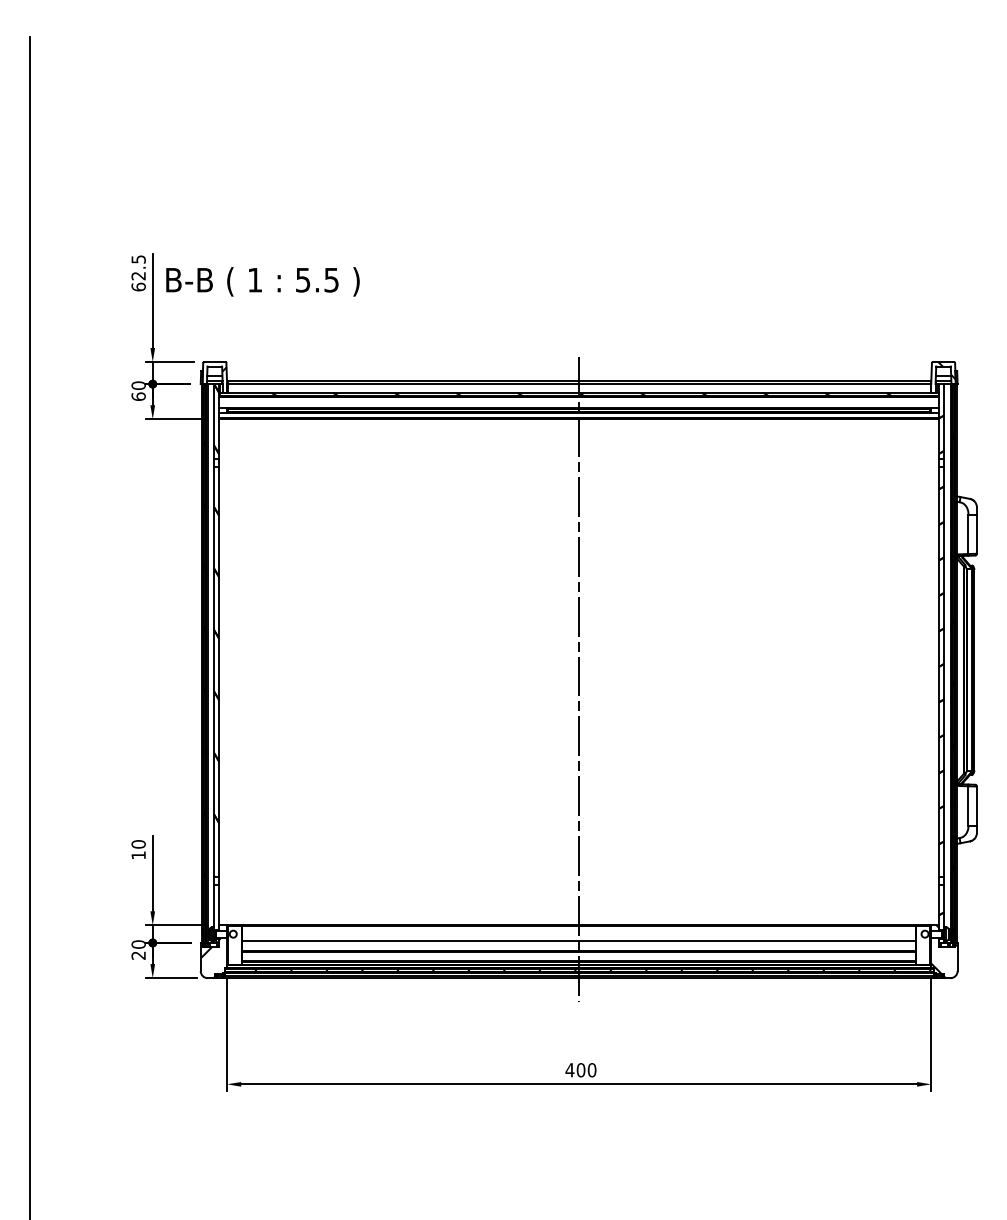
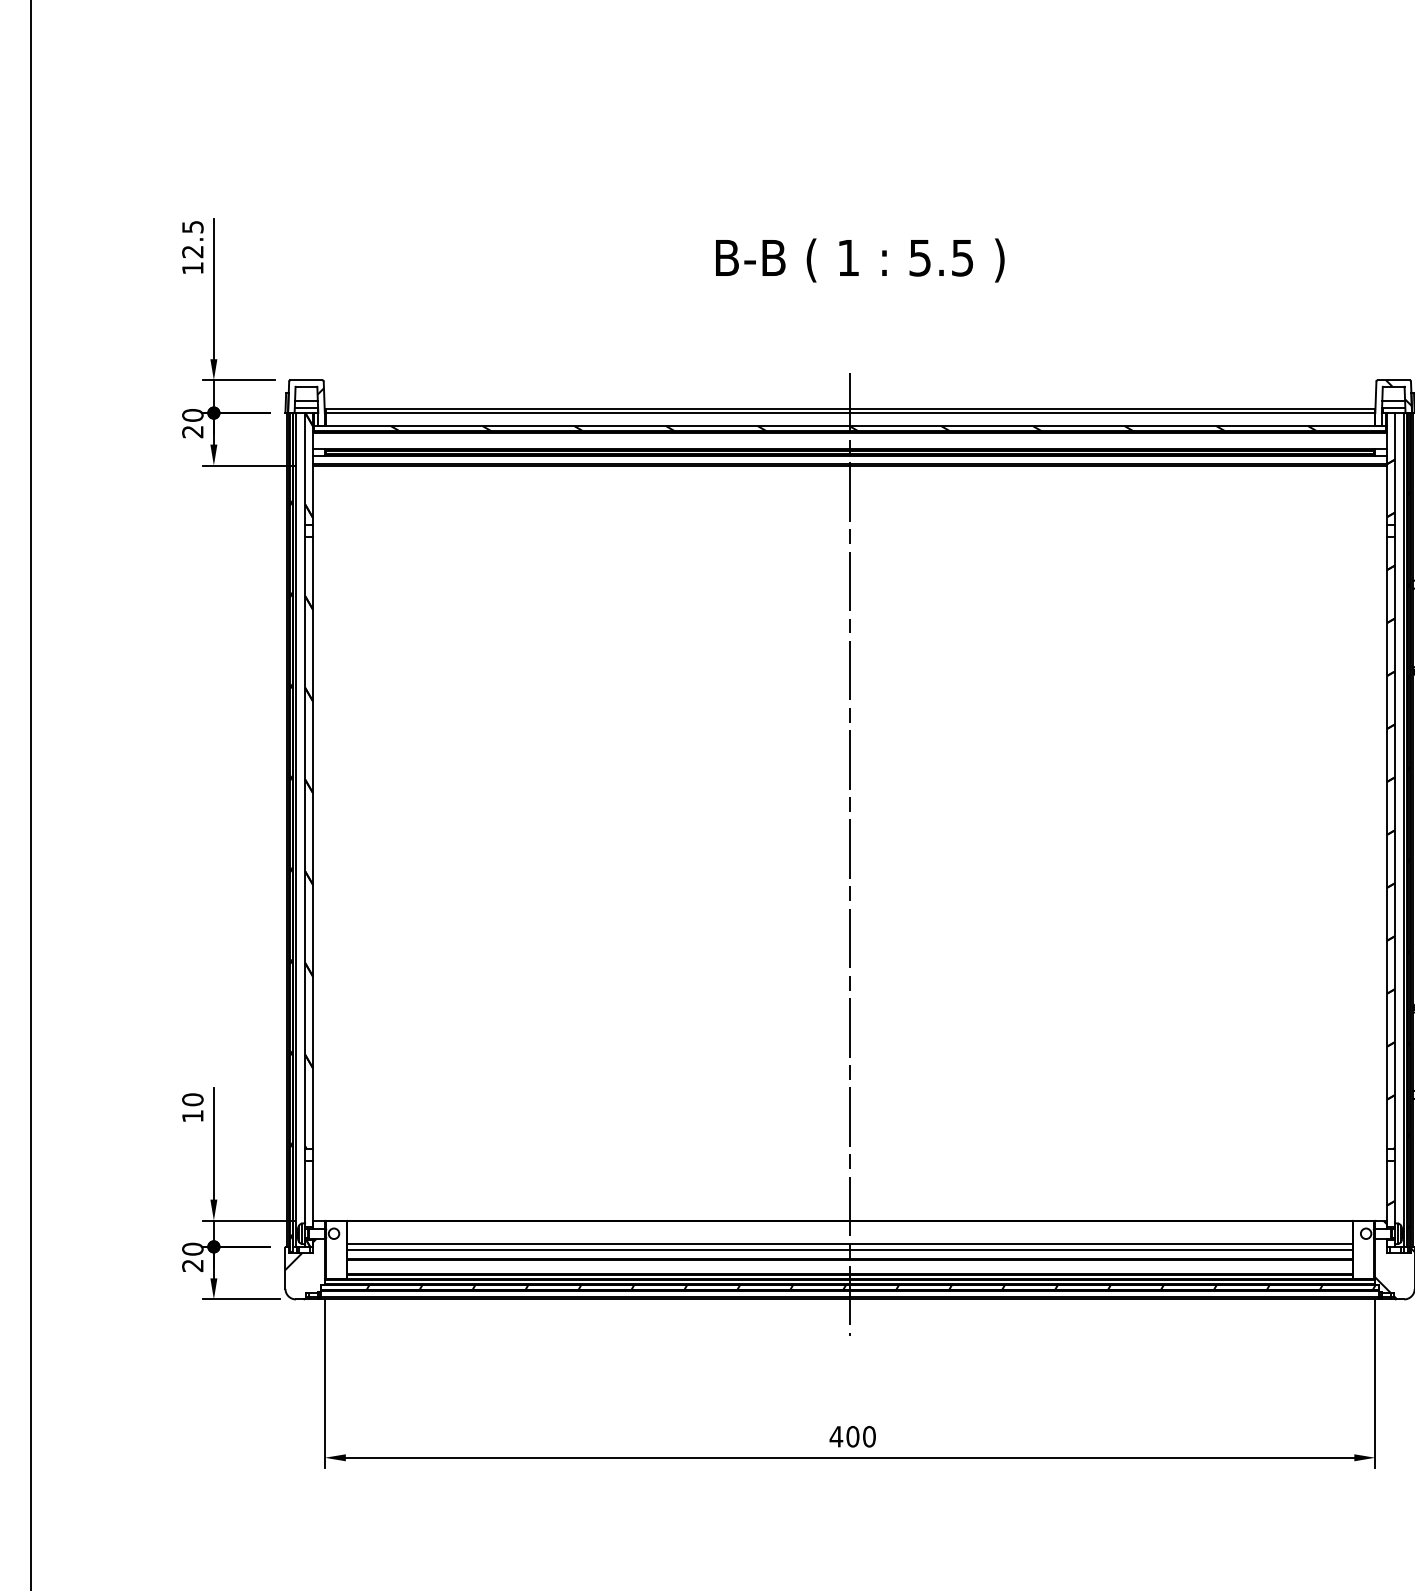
text: (262, 281) -> (859, 259), moved
text: (138, 286) -> (192, 267), 62.5 -> 12.5
text: (138, 396) -> (192, 431), 60 -> 20
line: (579, 944) -> (850, 1249), added

